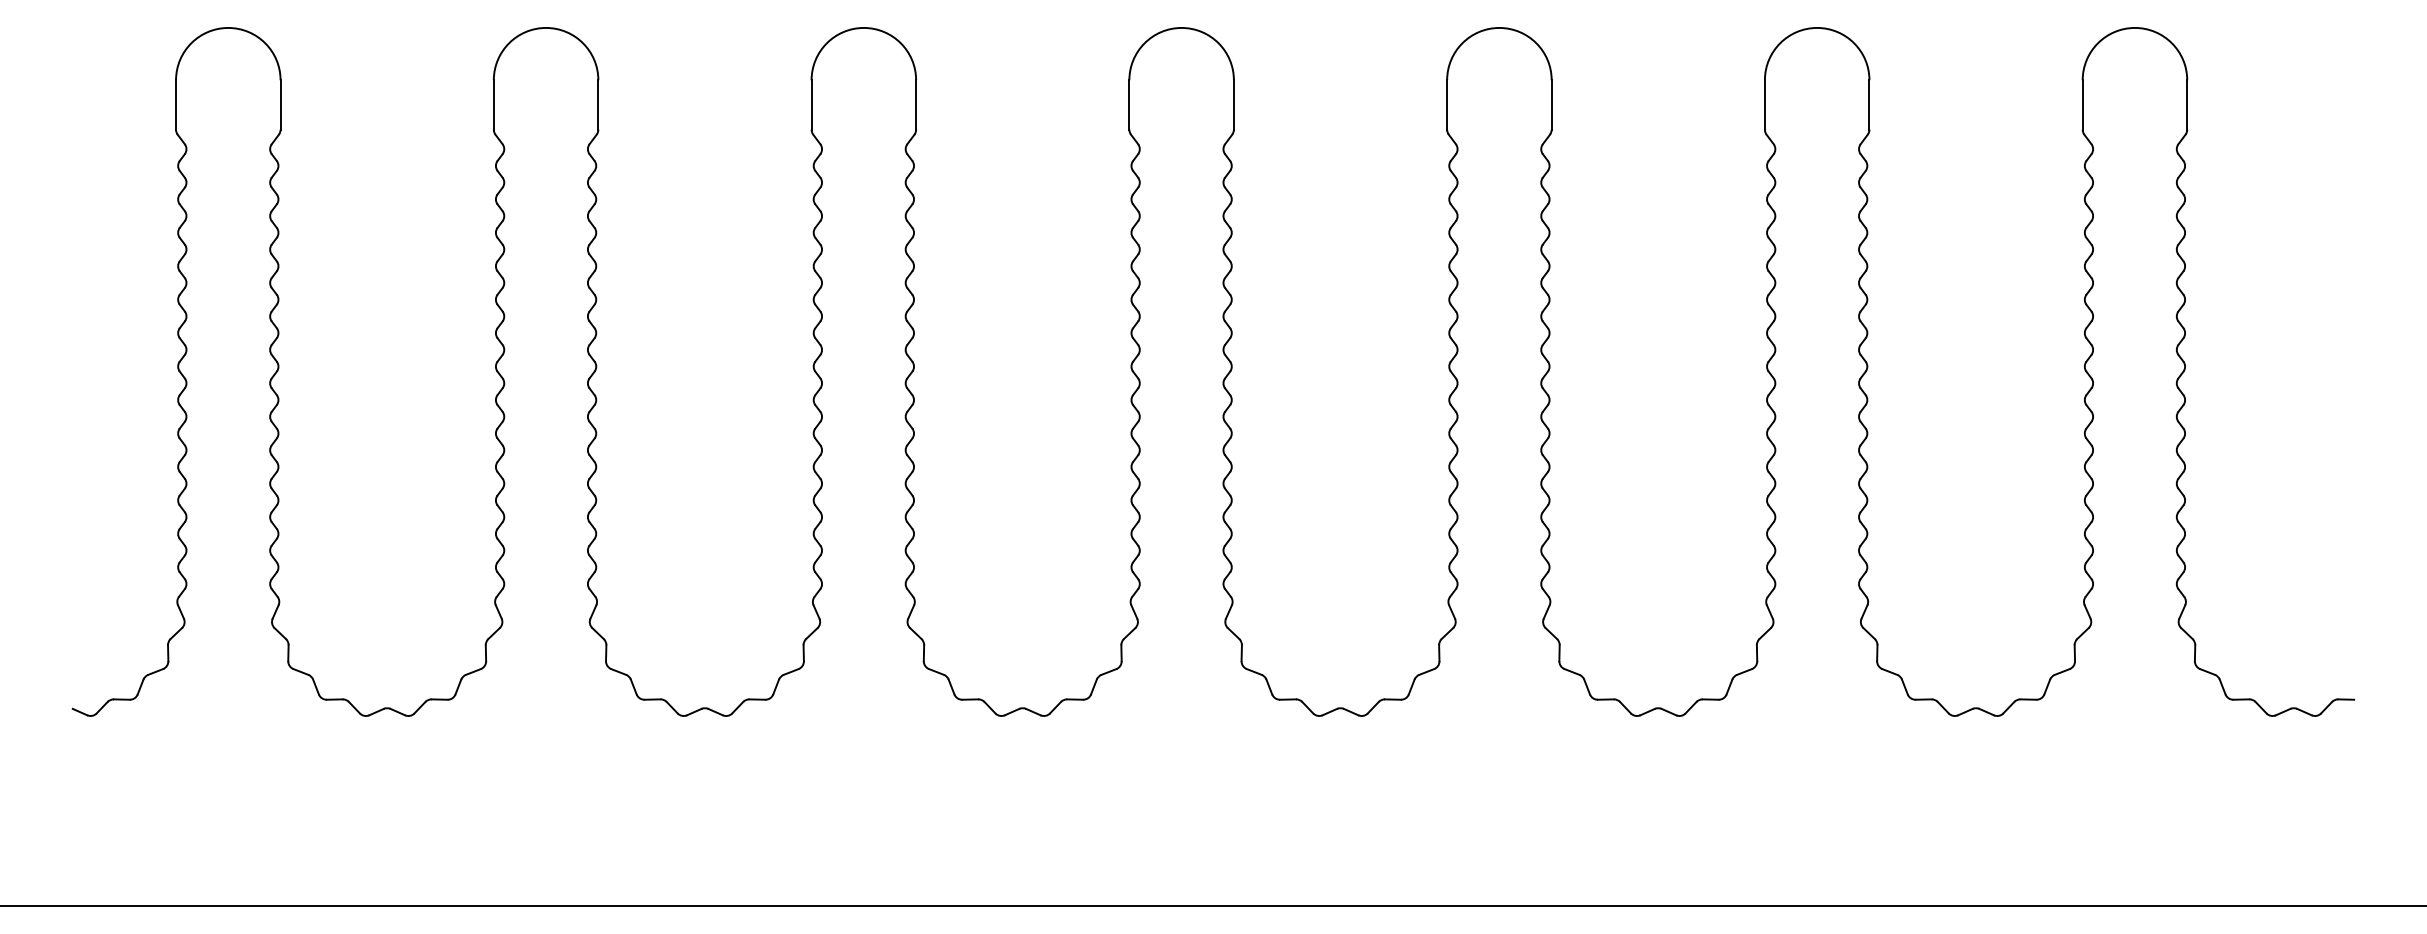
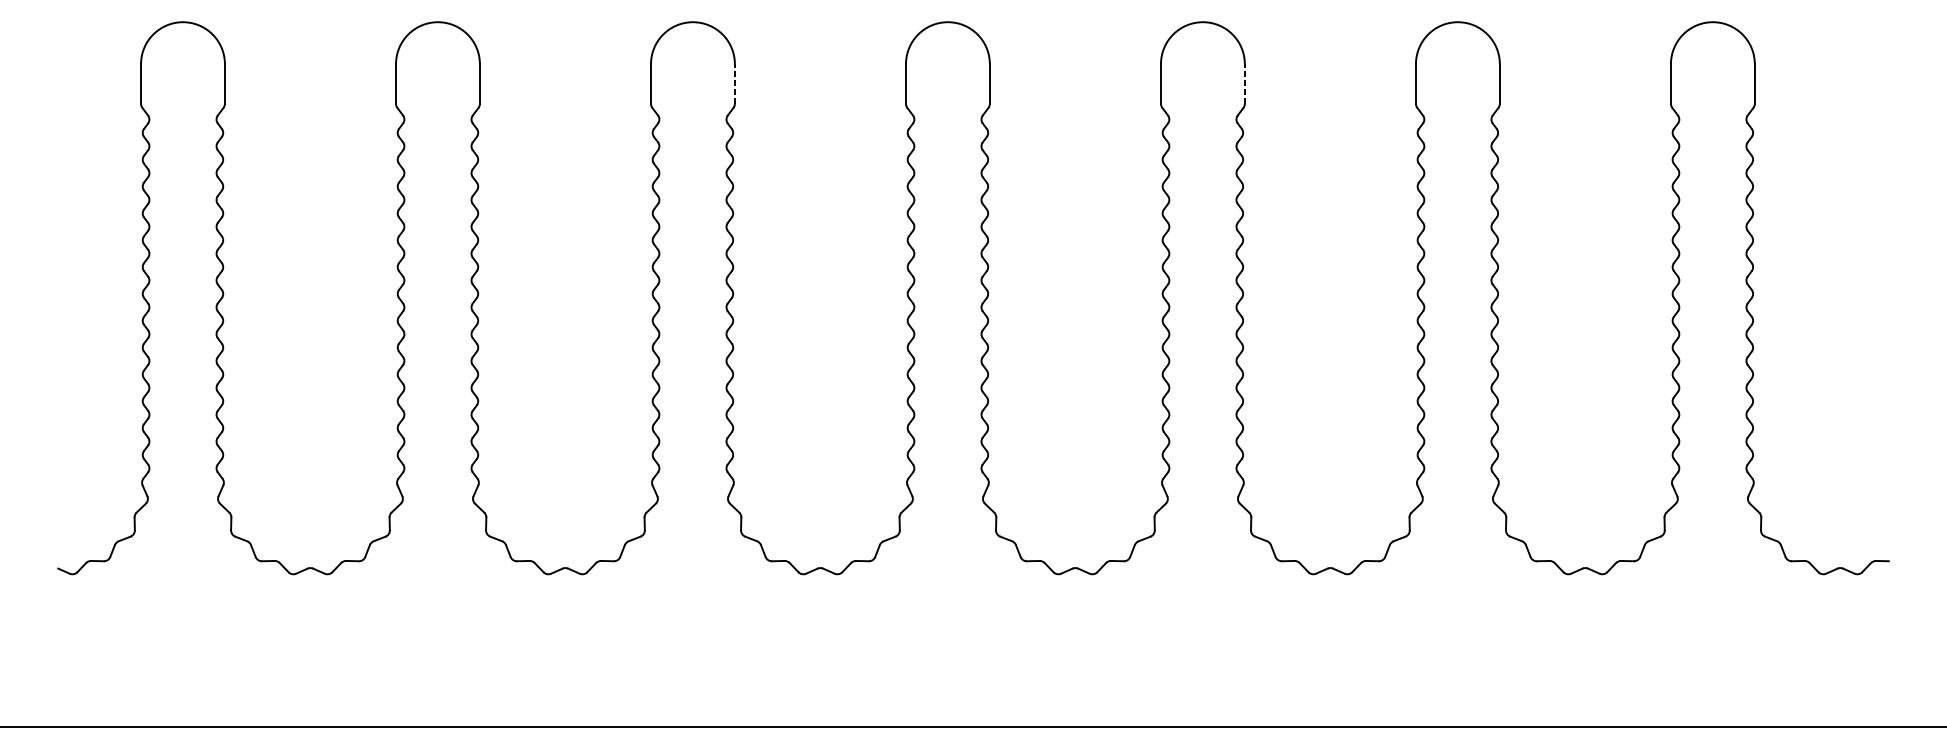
line: (916, 104) -> (735, 83), solid -> dashed
line: (1551, 104) -> (1244, 83), solid -> dashed

